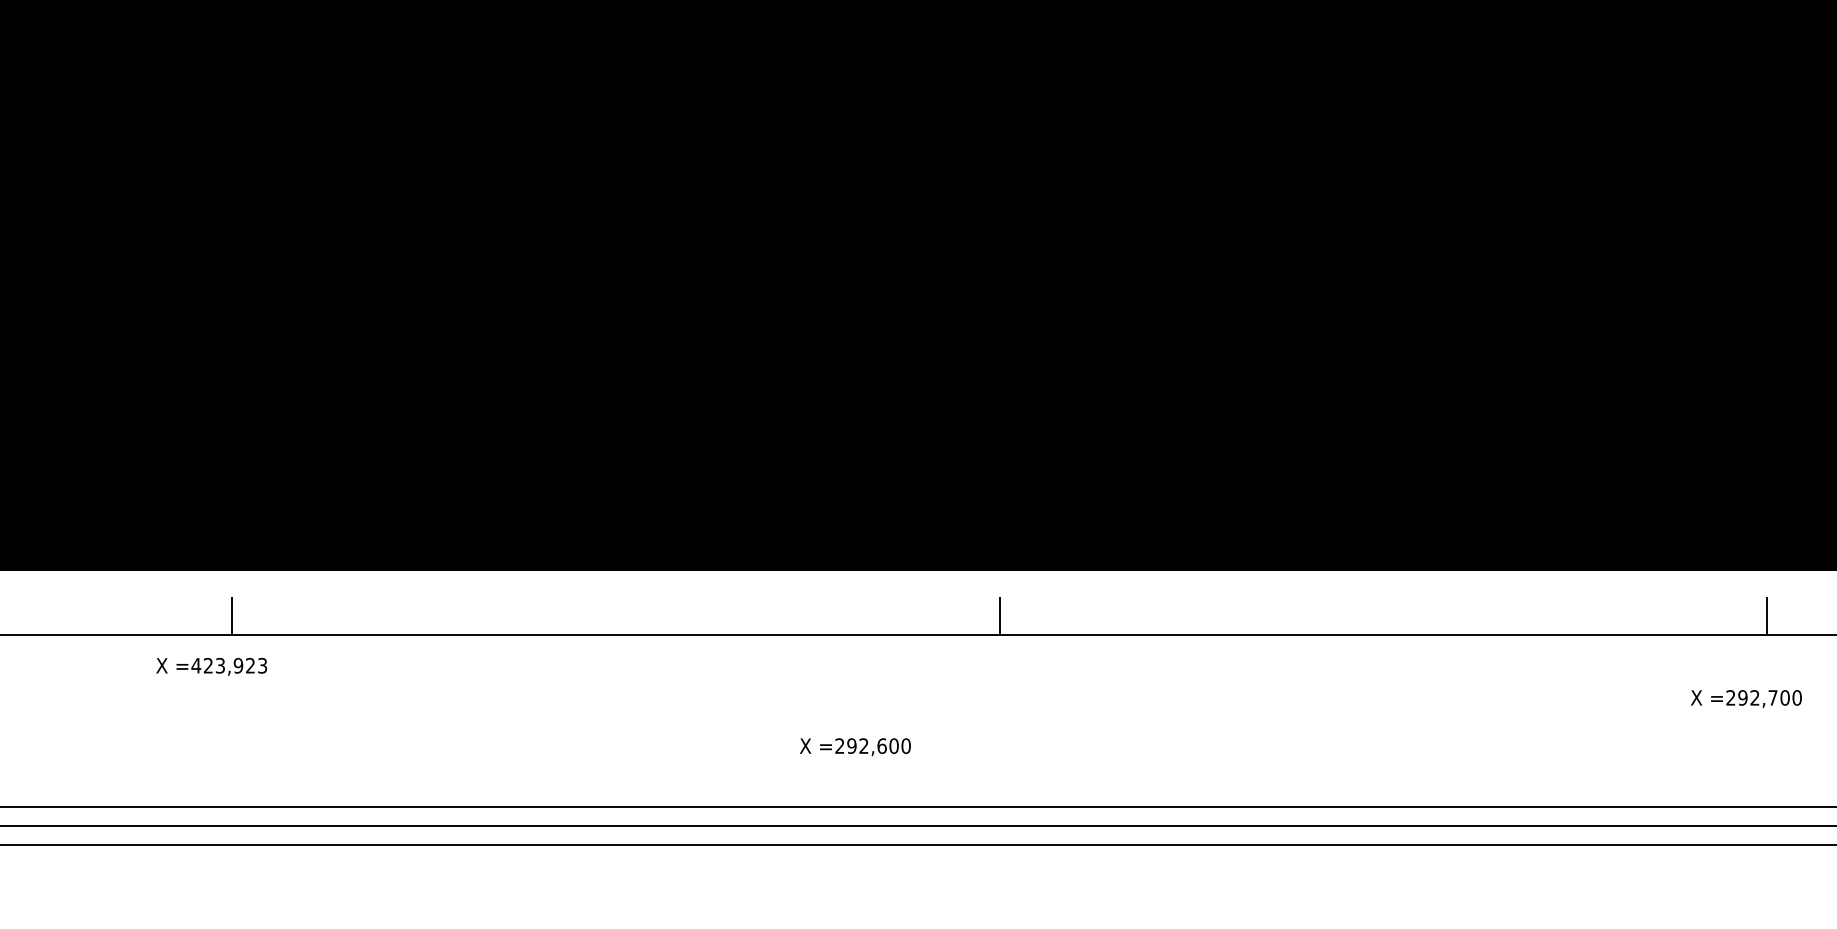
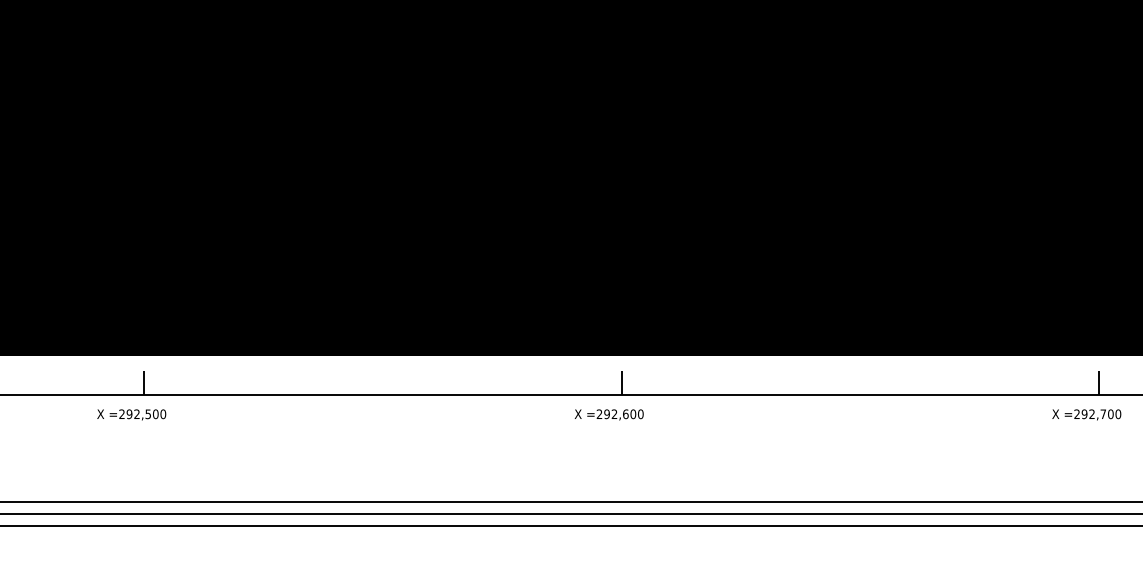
text: (229, 666) -> (142, 414), =423,923 -> =292,500
text: (1746, 698) -> (1086, 414), moved
text: (854, 746) -> (608, 414), moved

